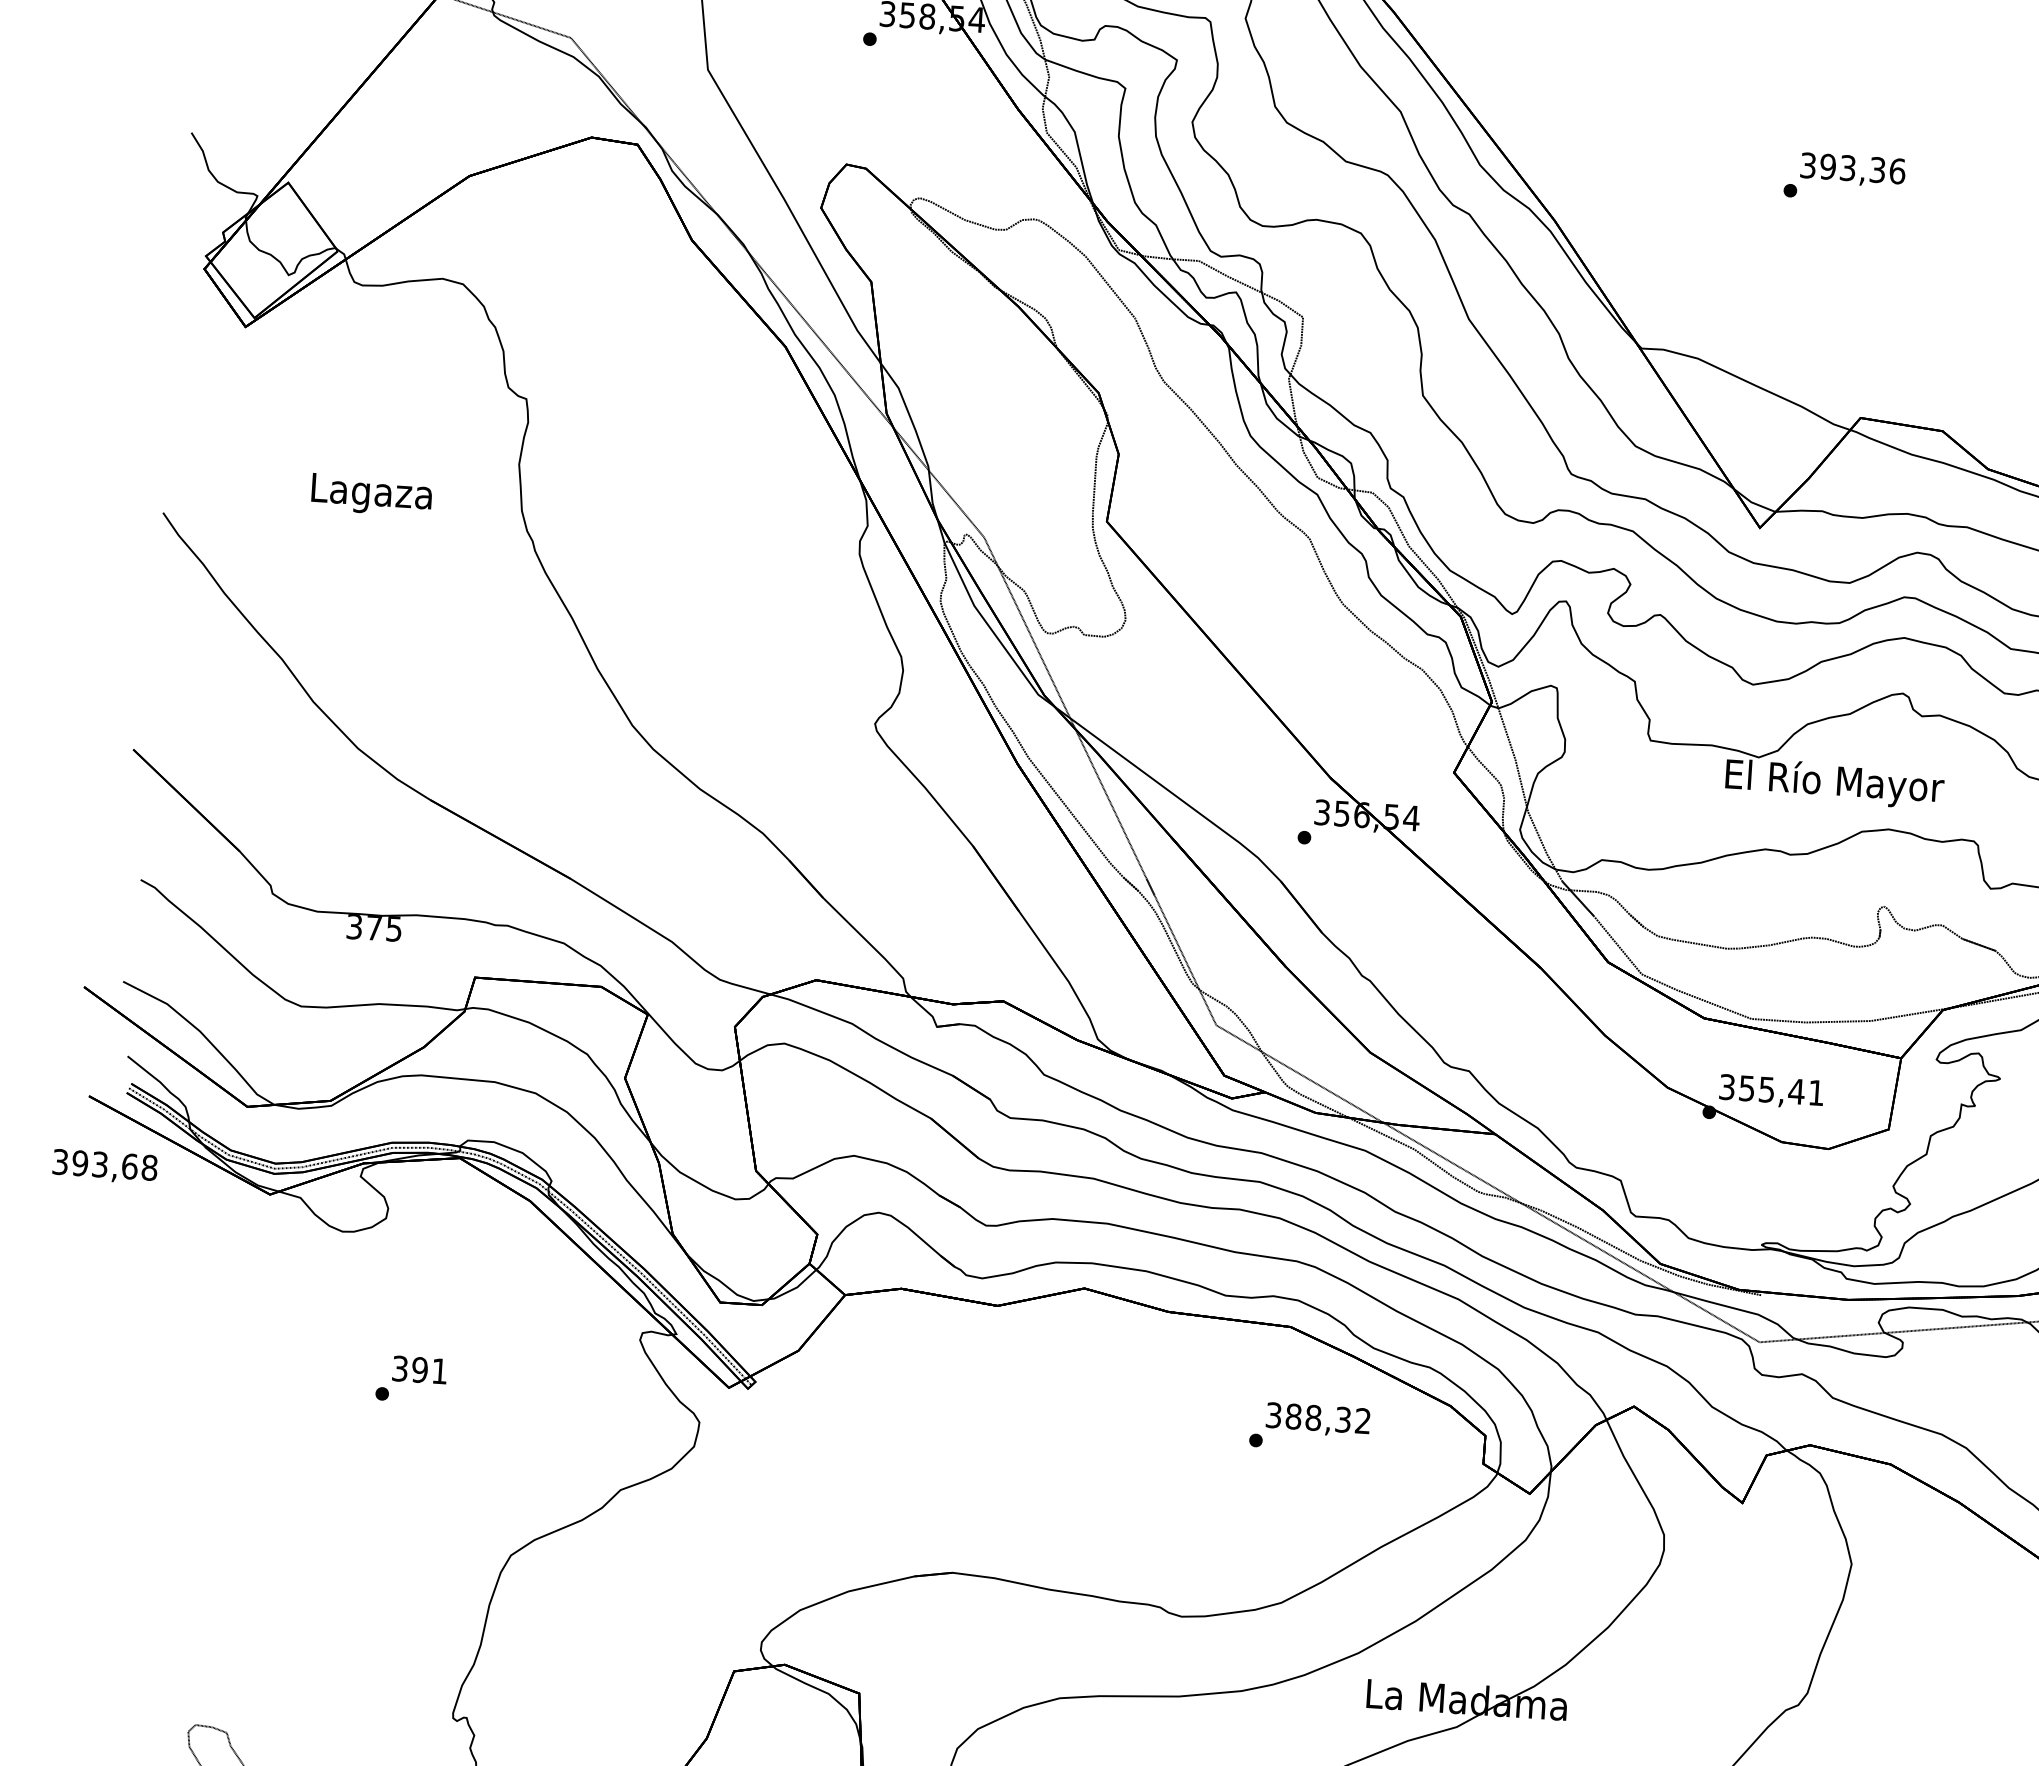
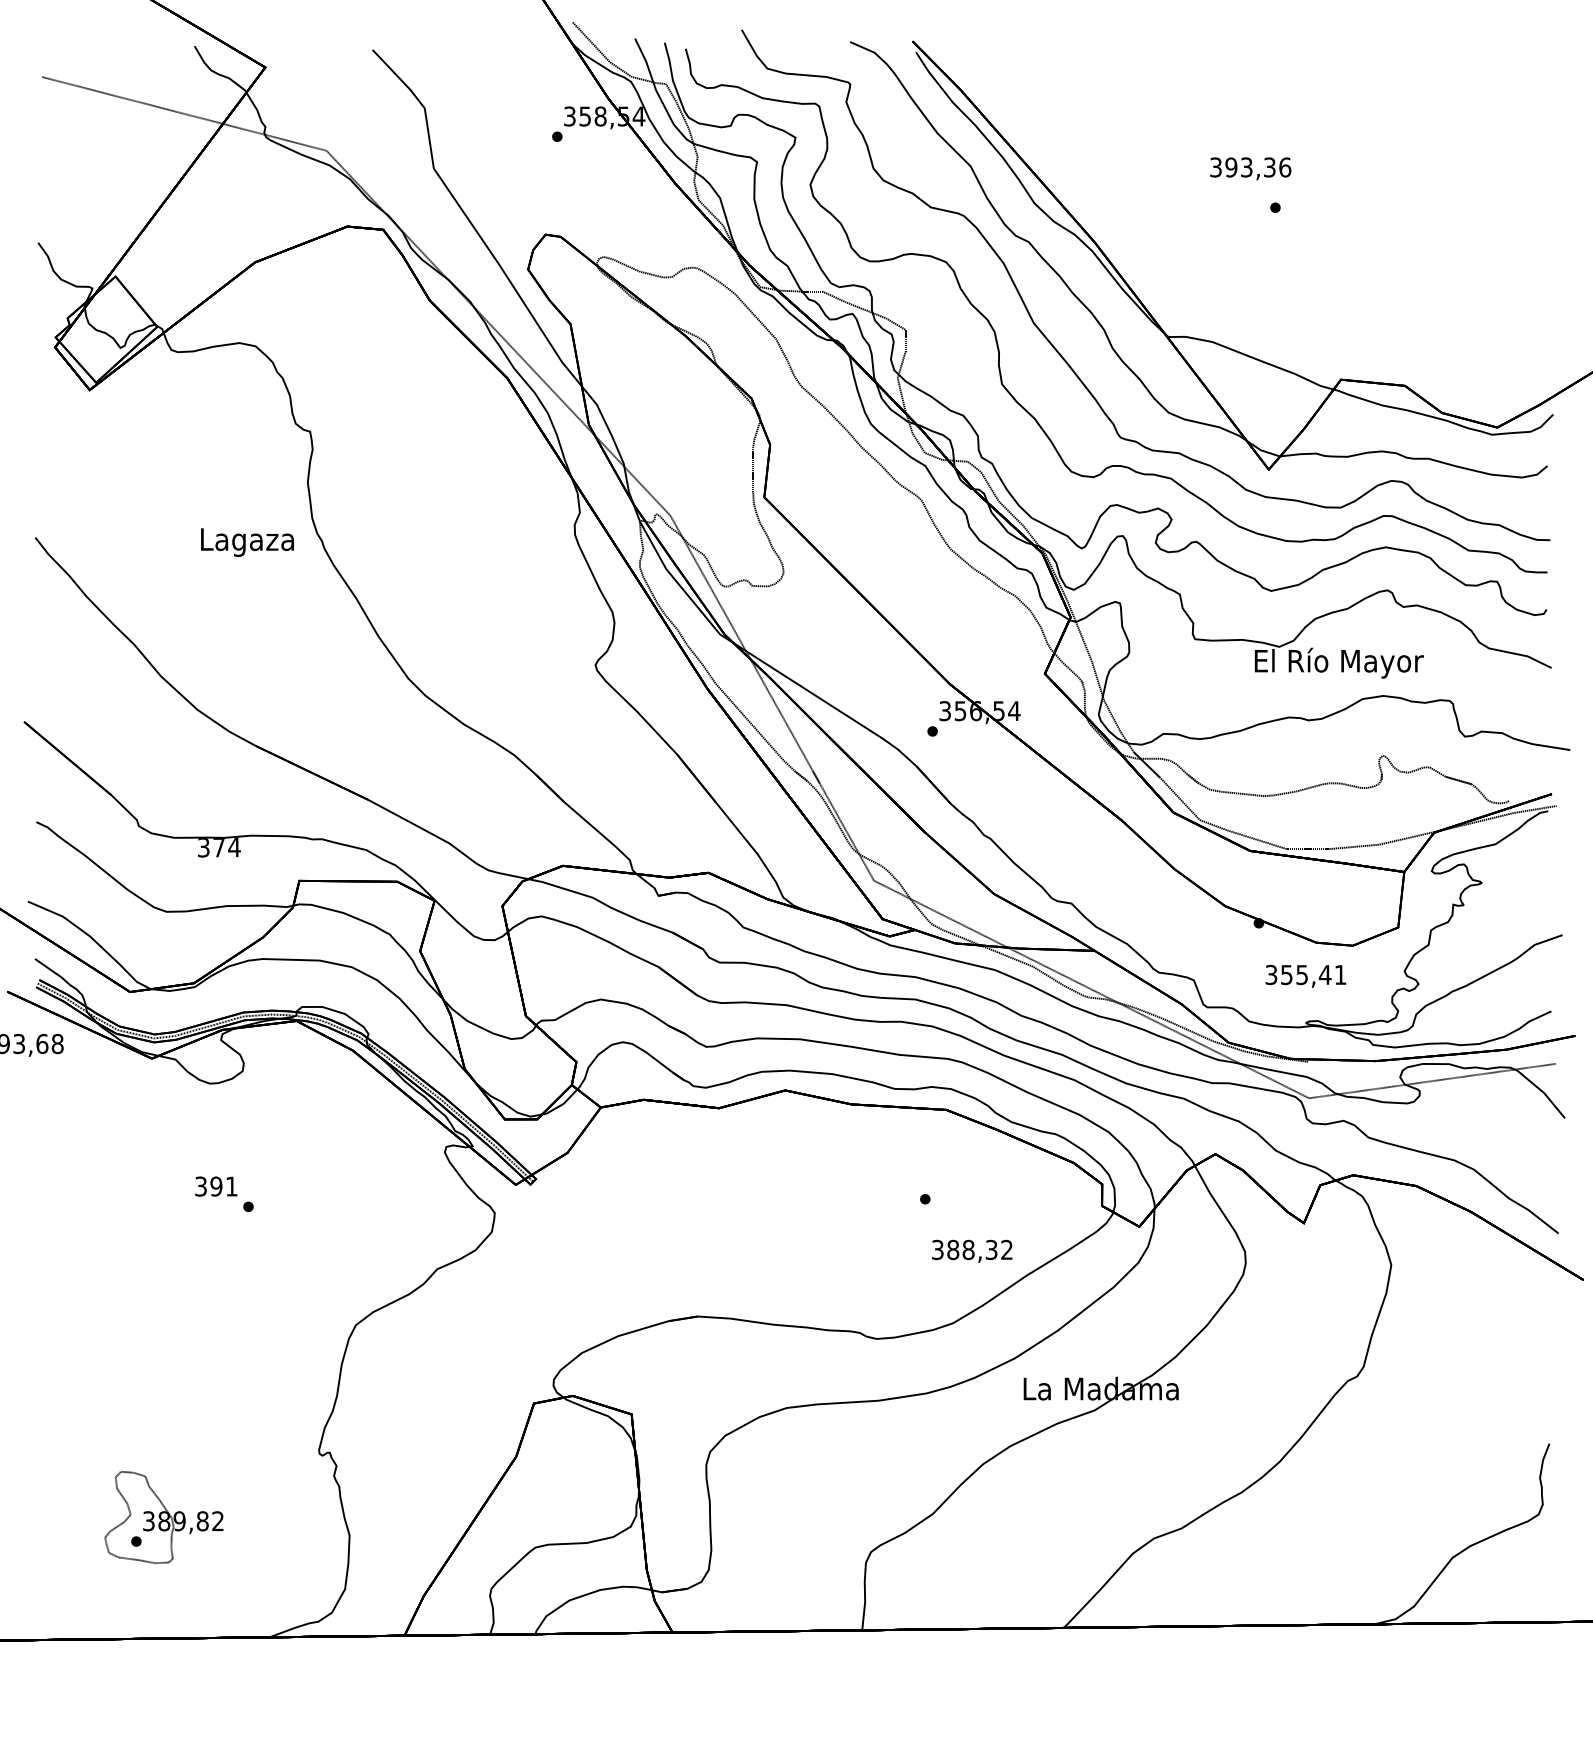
text: (1852, 169) -> (1250, 168), moved
text: (371, 495) -> (247, 542), moved
text: (394, 929) -> (234, 847), 375 -> 374
text: (1771, 1090) -> (1305, 975), moved
text: (420, 1369) -> (216, 1186), moved
text: (1318, 1418) -> (972, 1250), moved

